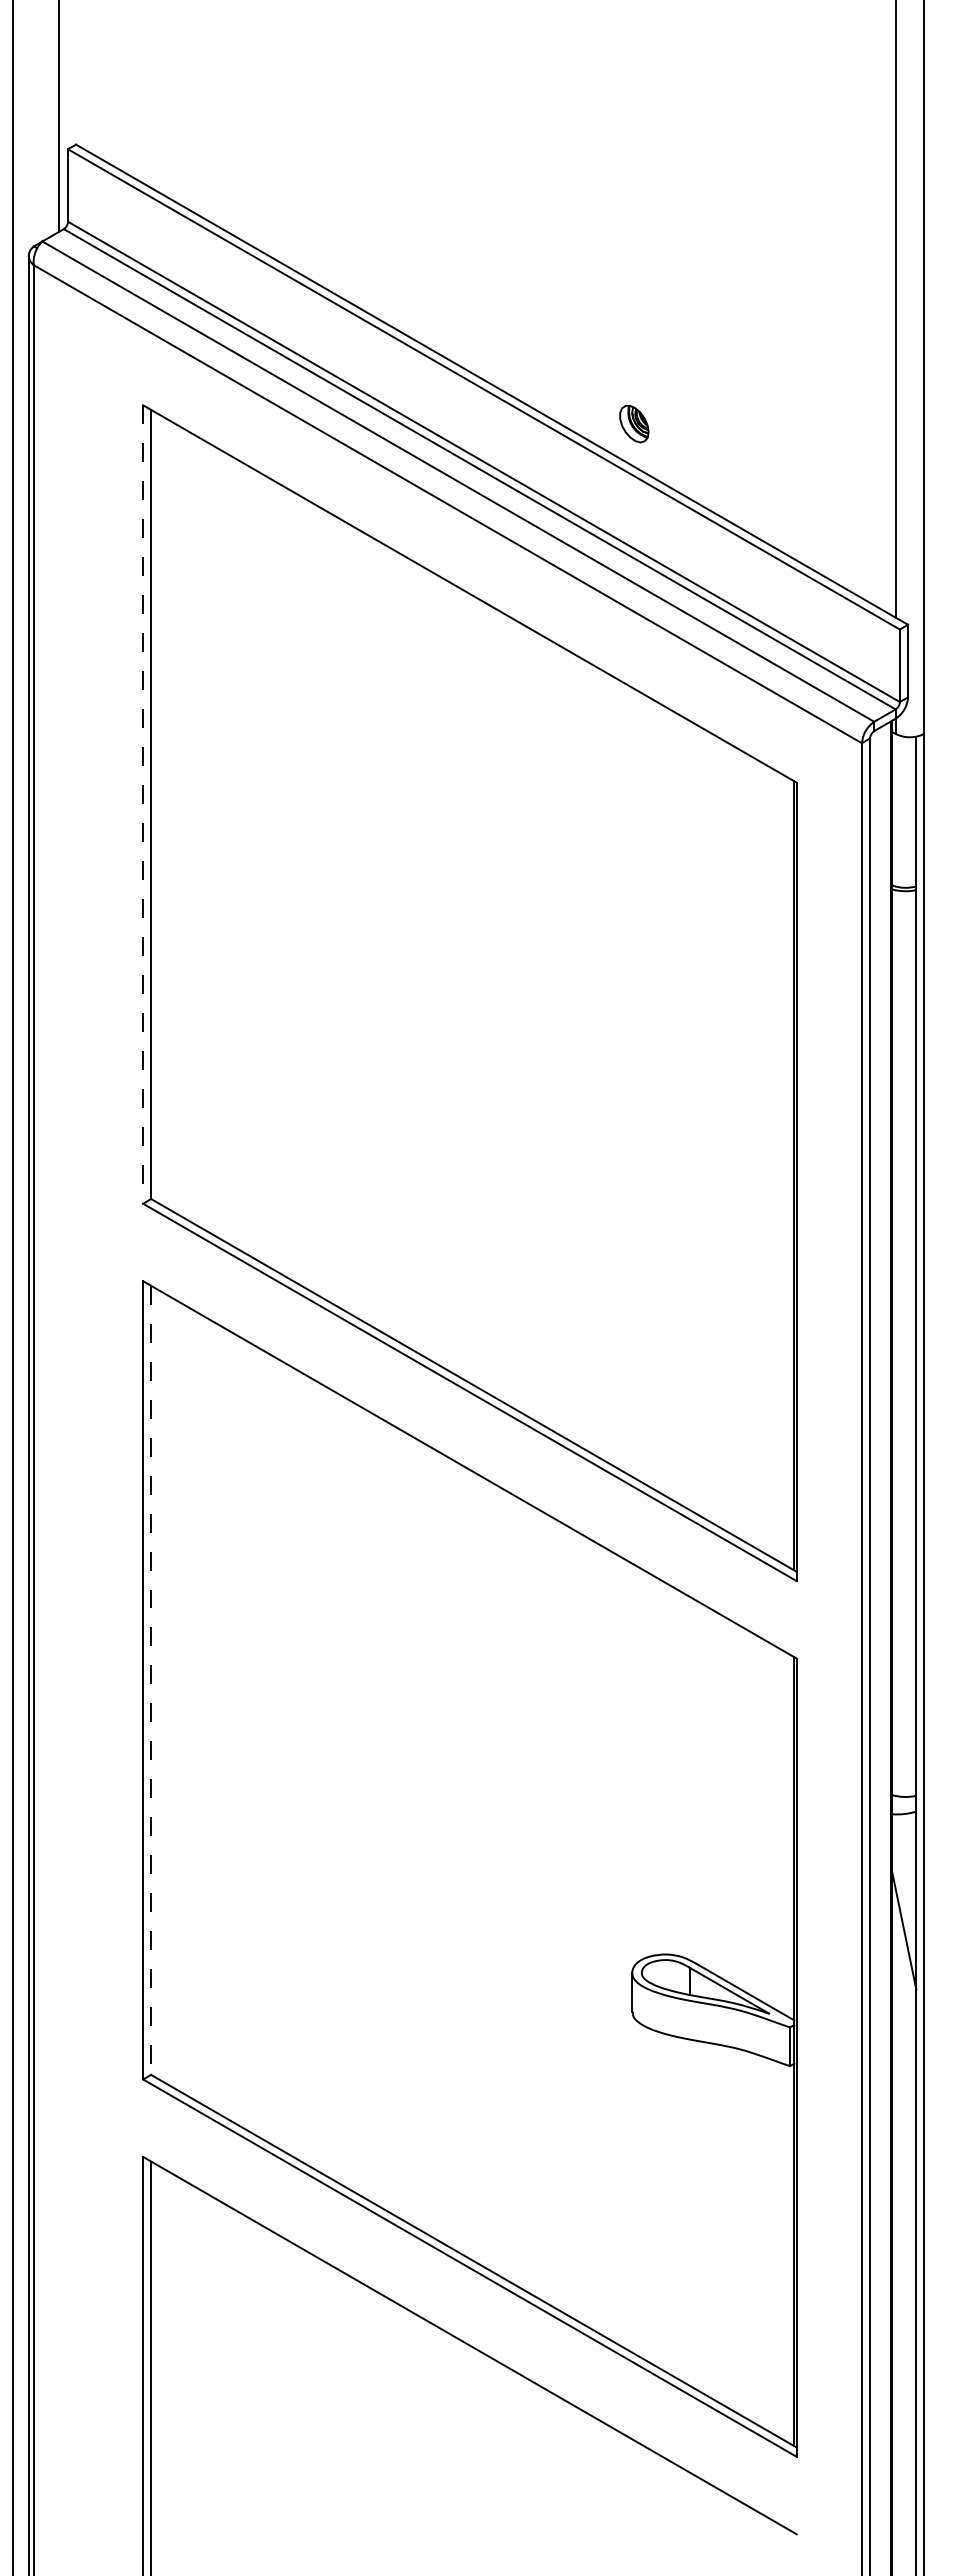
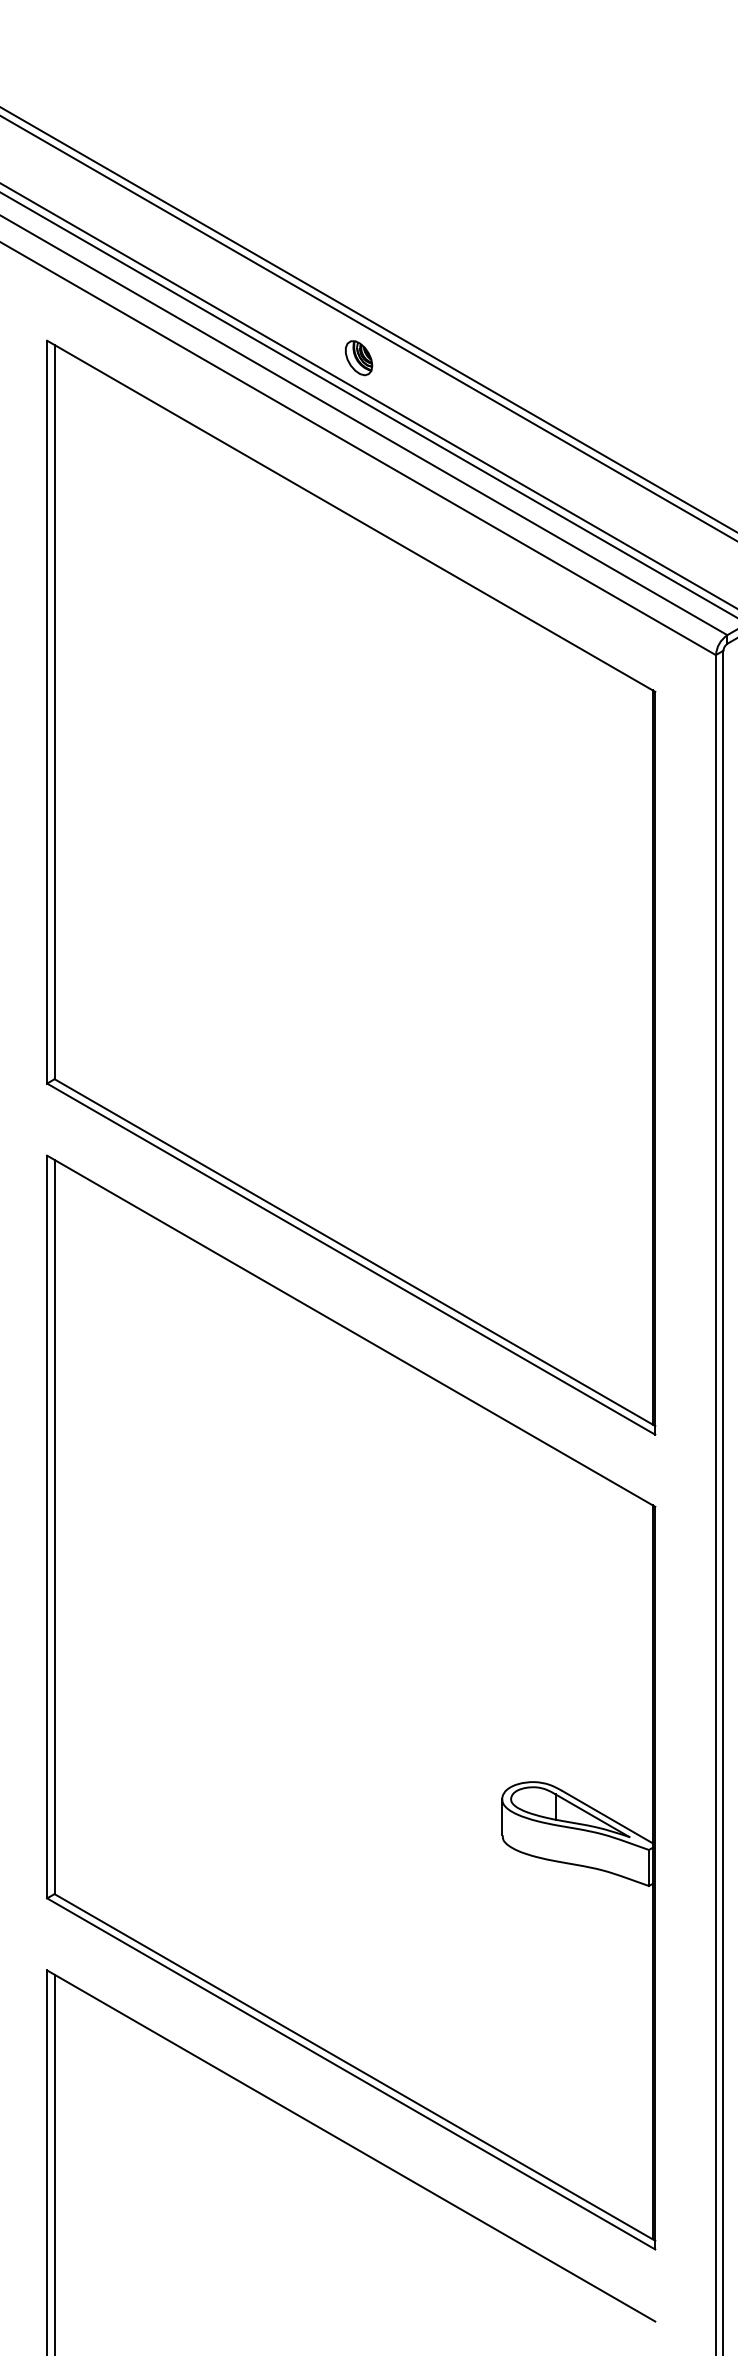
part: (634, 424) -> (359, 358), moved
line: (143, 805) -> (47, 713), dashed -> solid
line: (151, 1680) -> (54, 1527), dashed -> solid

